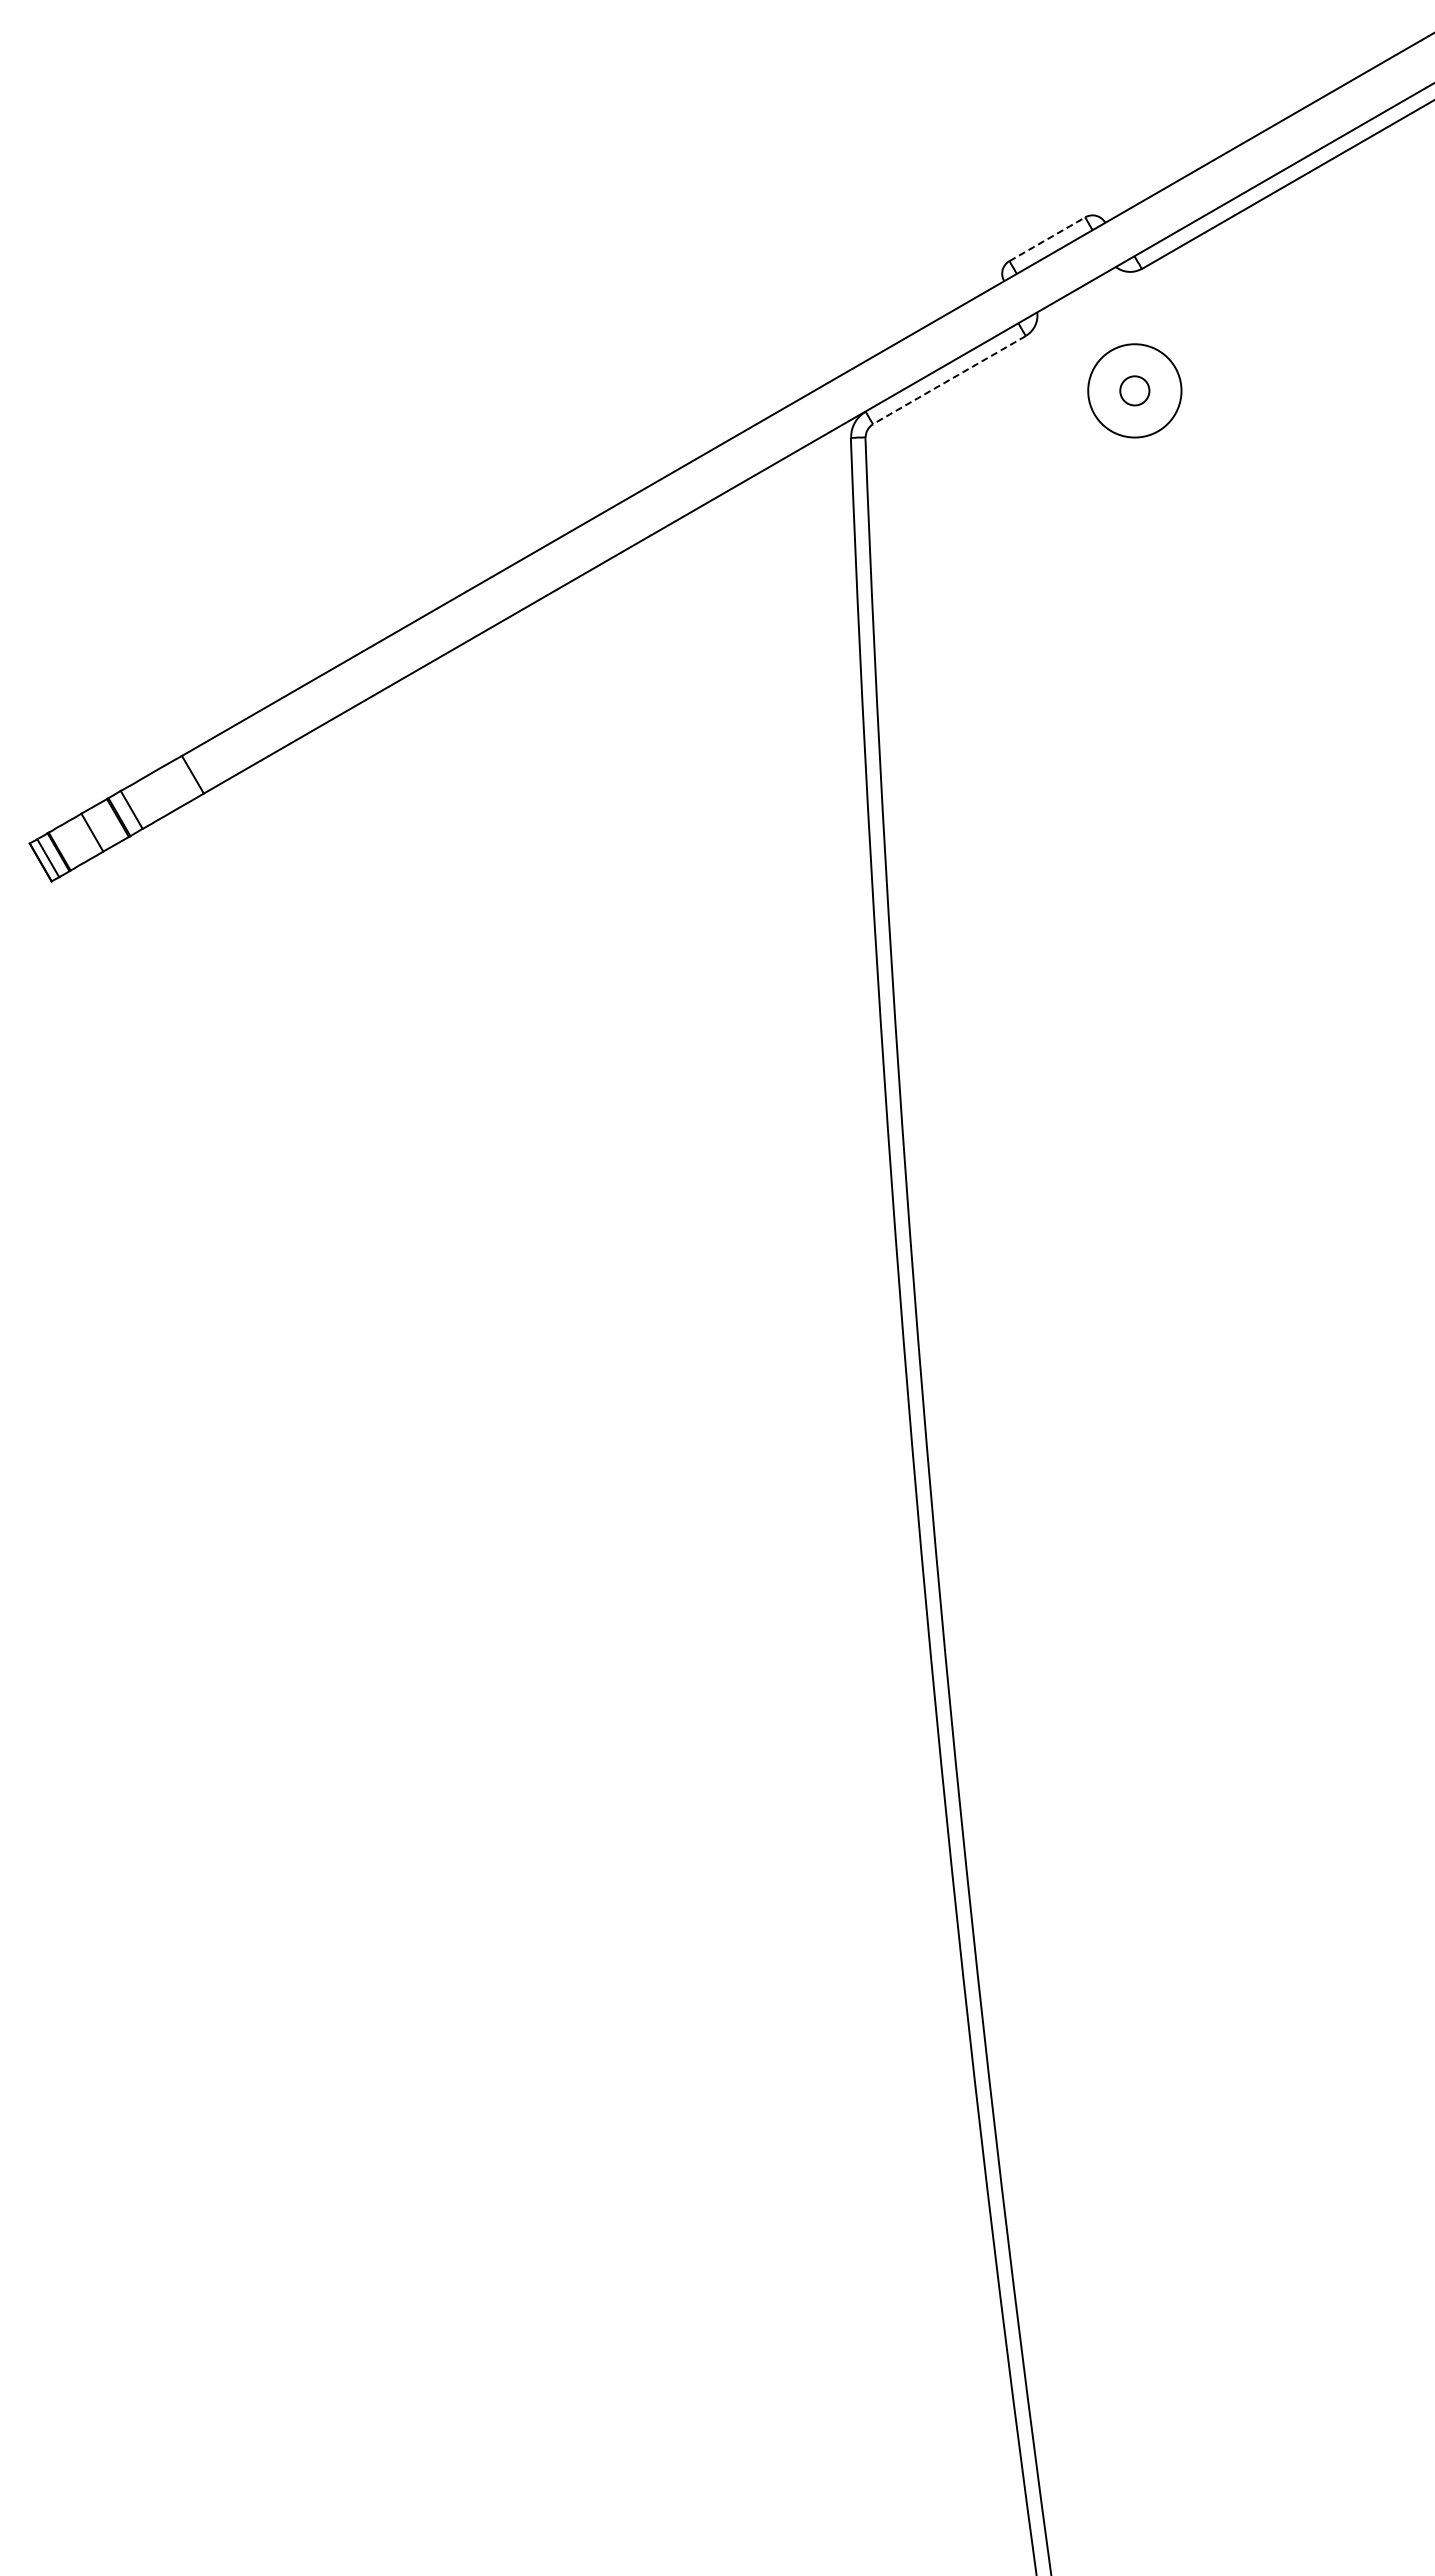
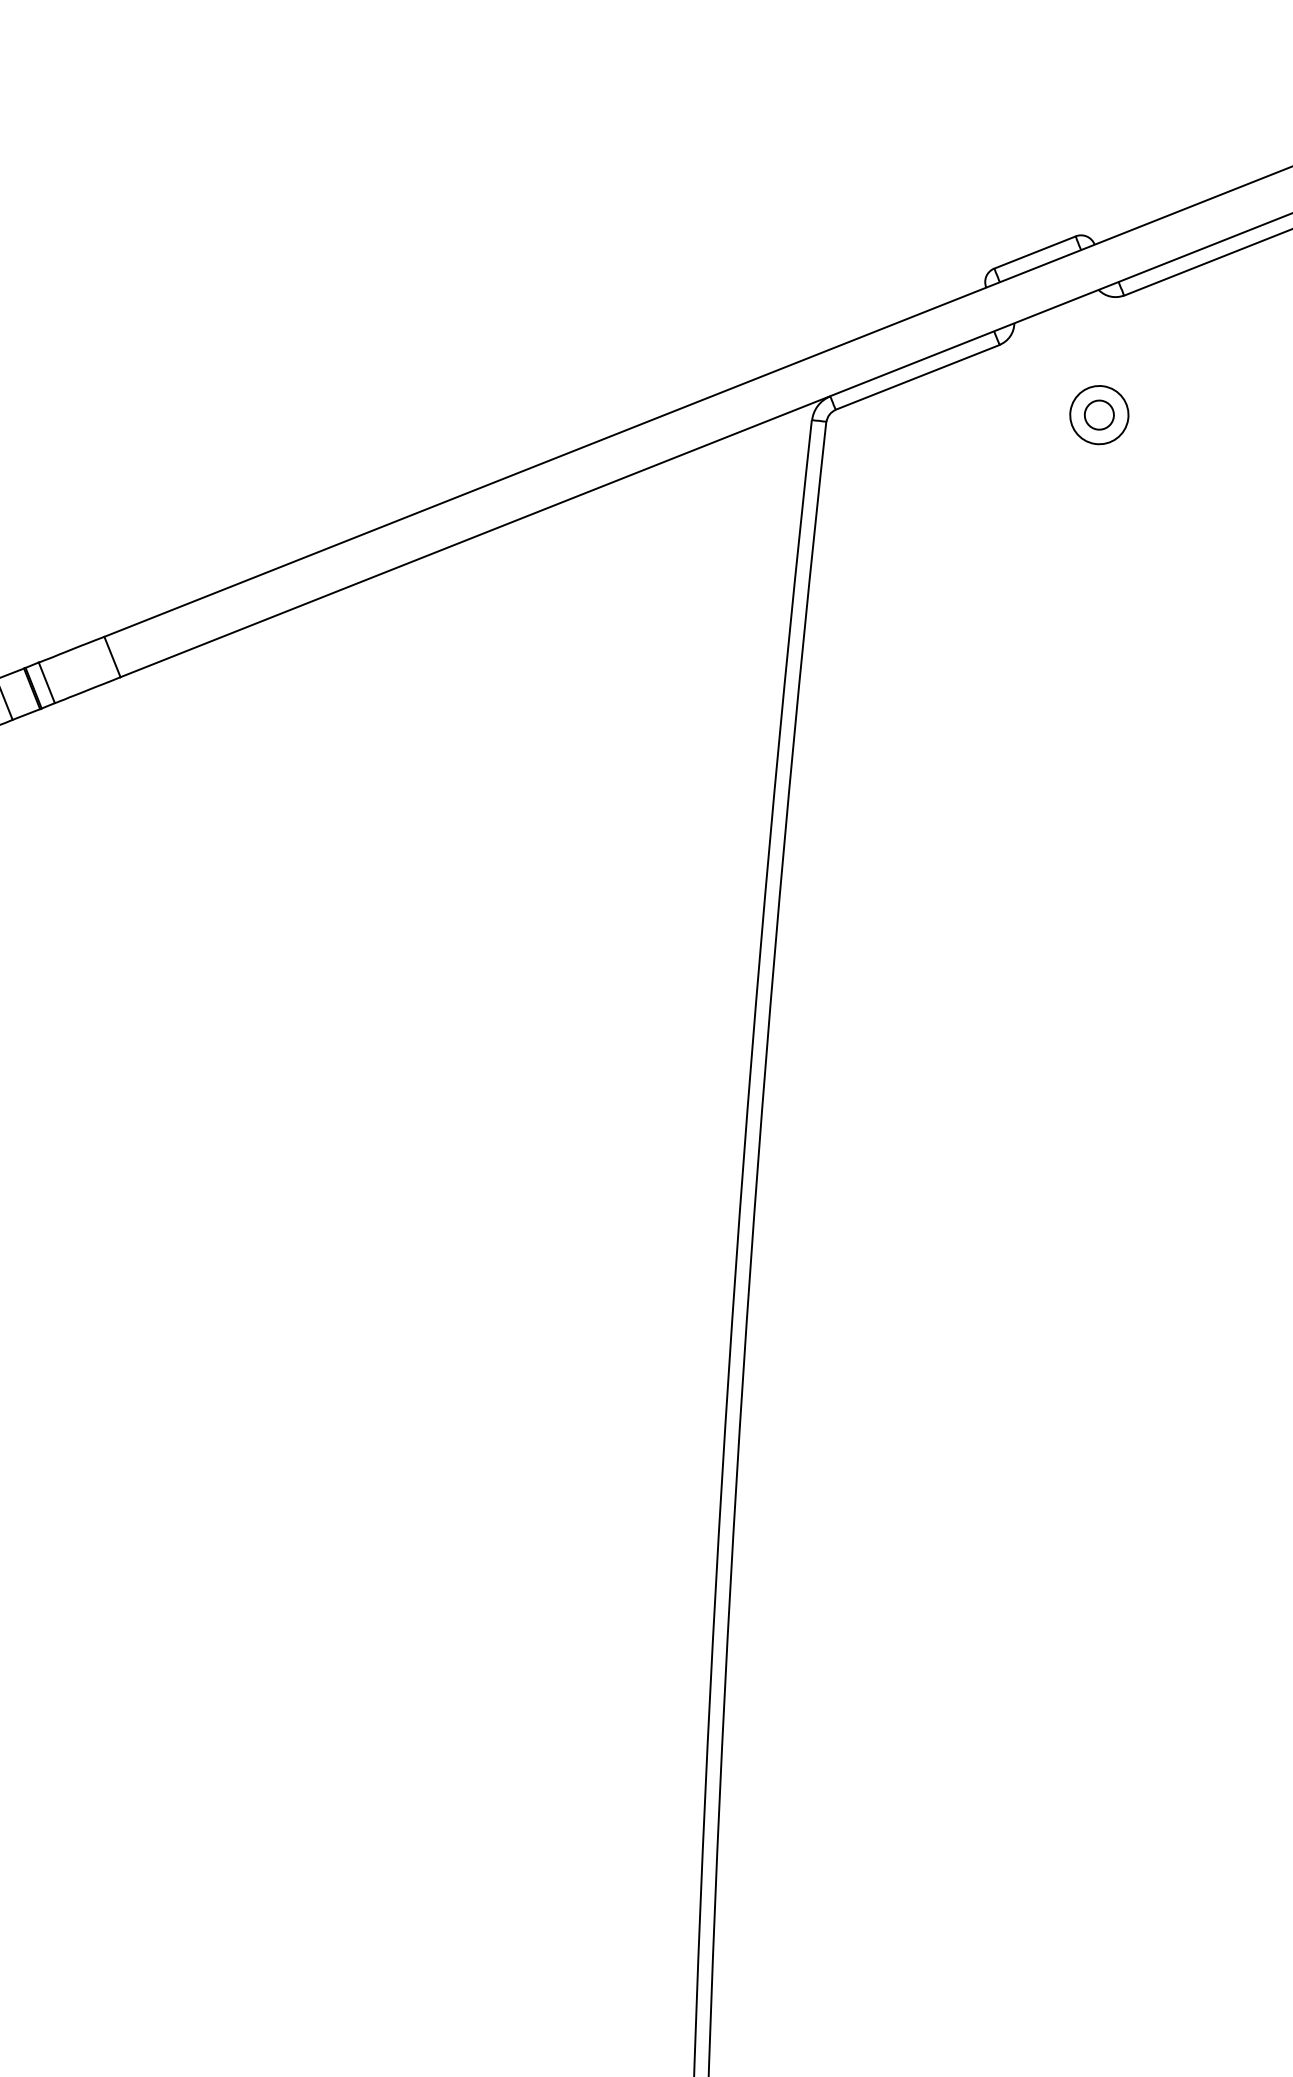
line: (1047, 239) -> (1035, 252), dashed -> solid
line: (948, 380) -> (916, 377), dashed -> solid
circle: (1134, 390) -> (1099, 414), size x0.62

